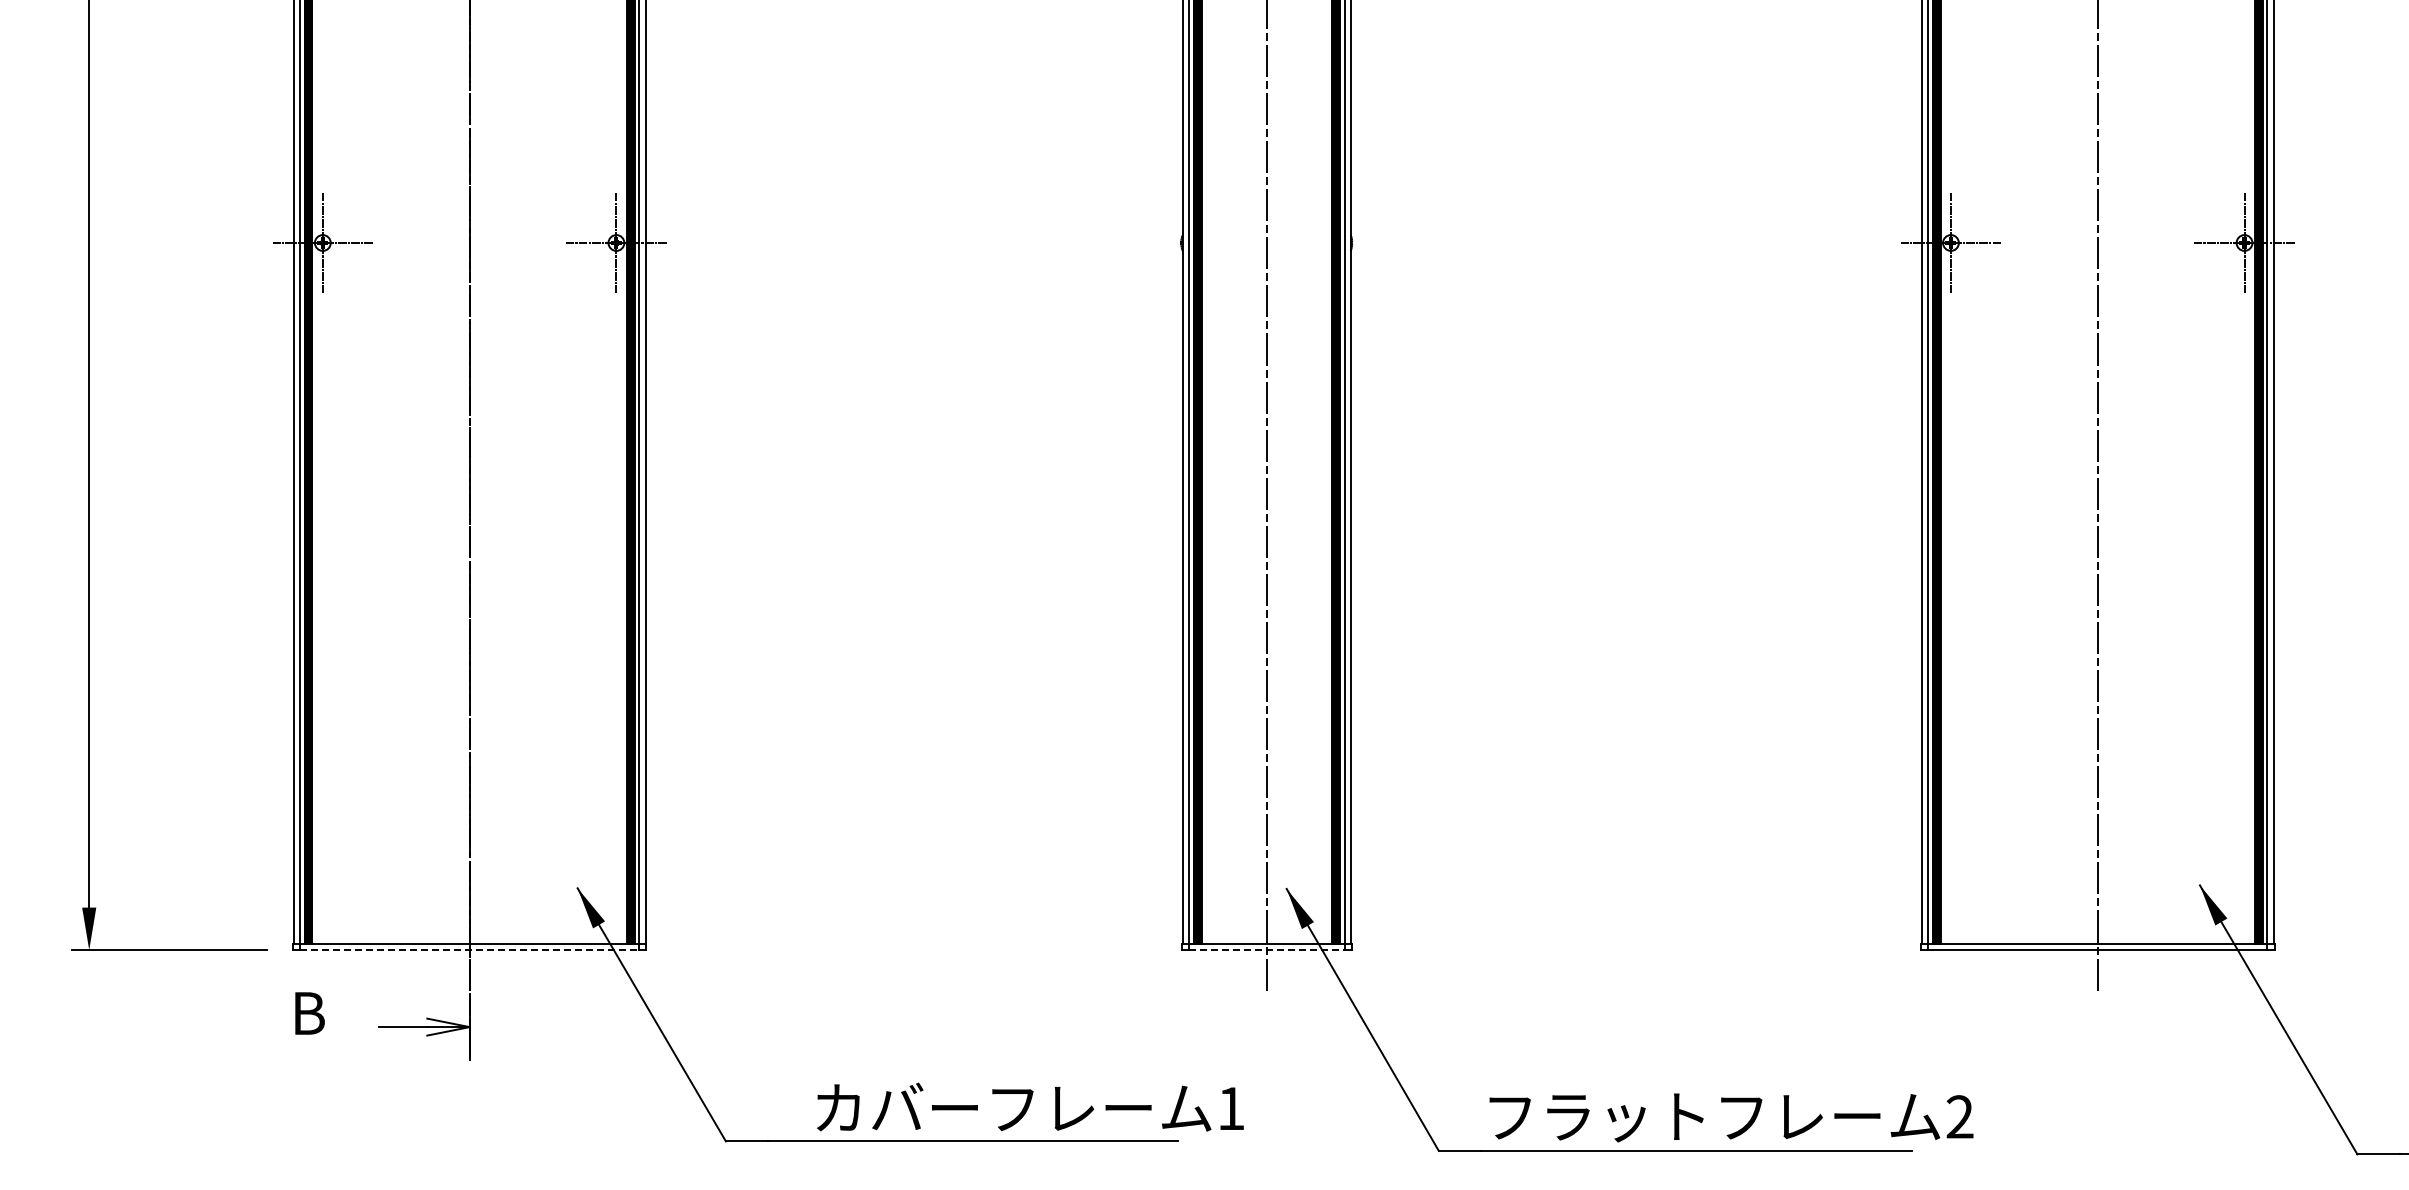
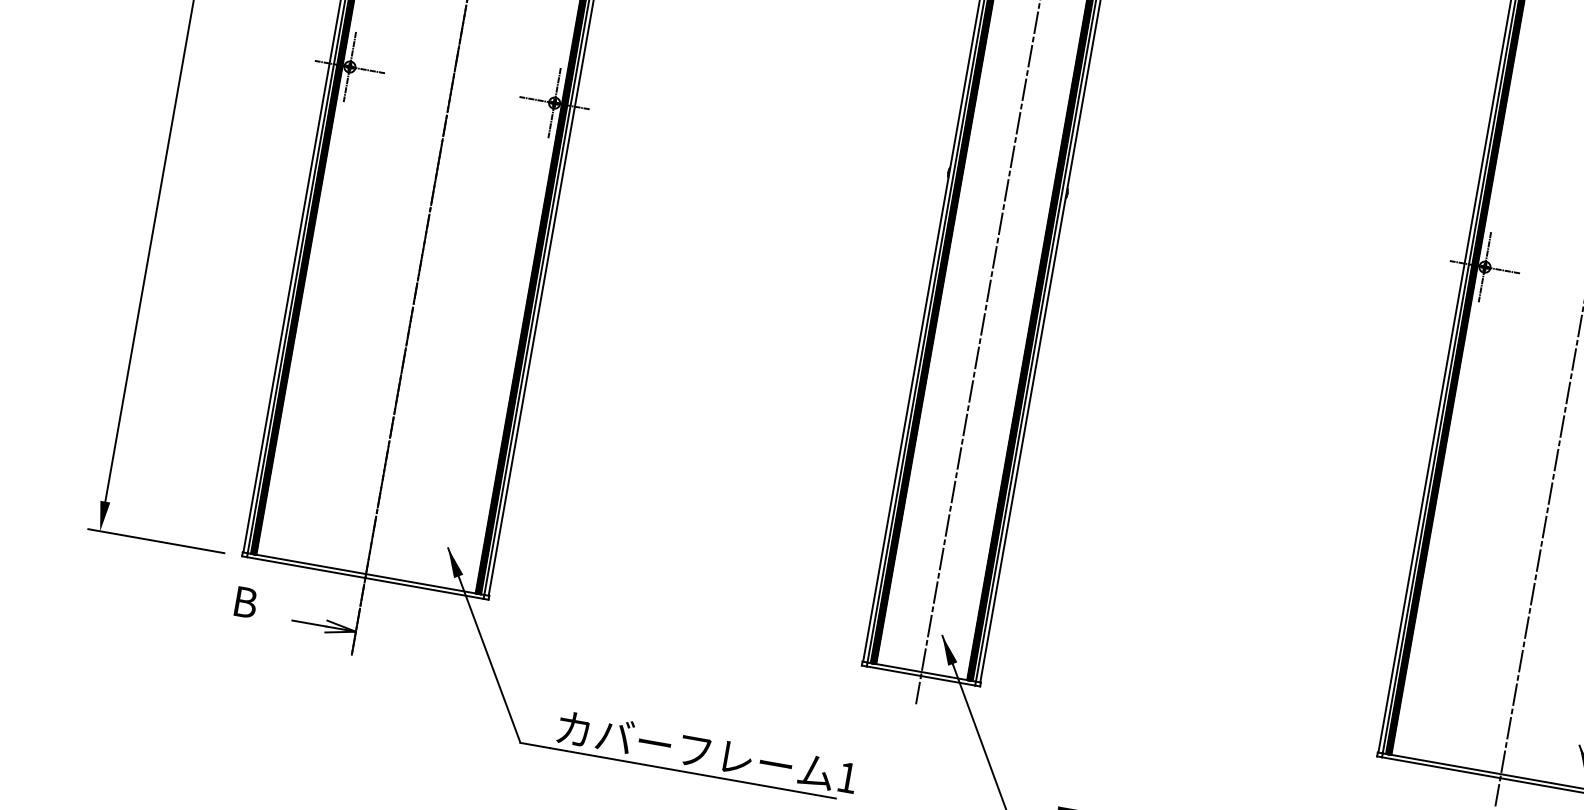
line: (469, 950) -> (365, 578), dashed -> solid
line: (1266, 950) -> (920, 676), dashed -> solid
text: (1030, 1106) -> (707, 751), moved

